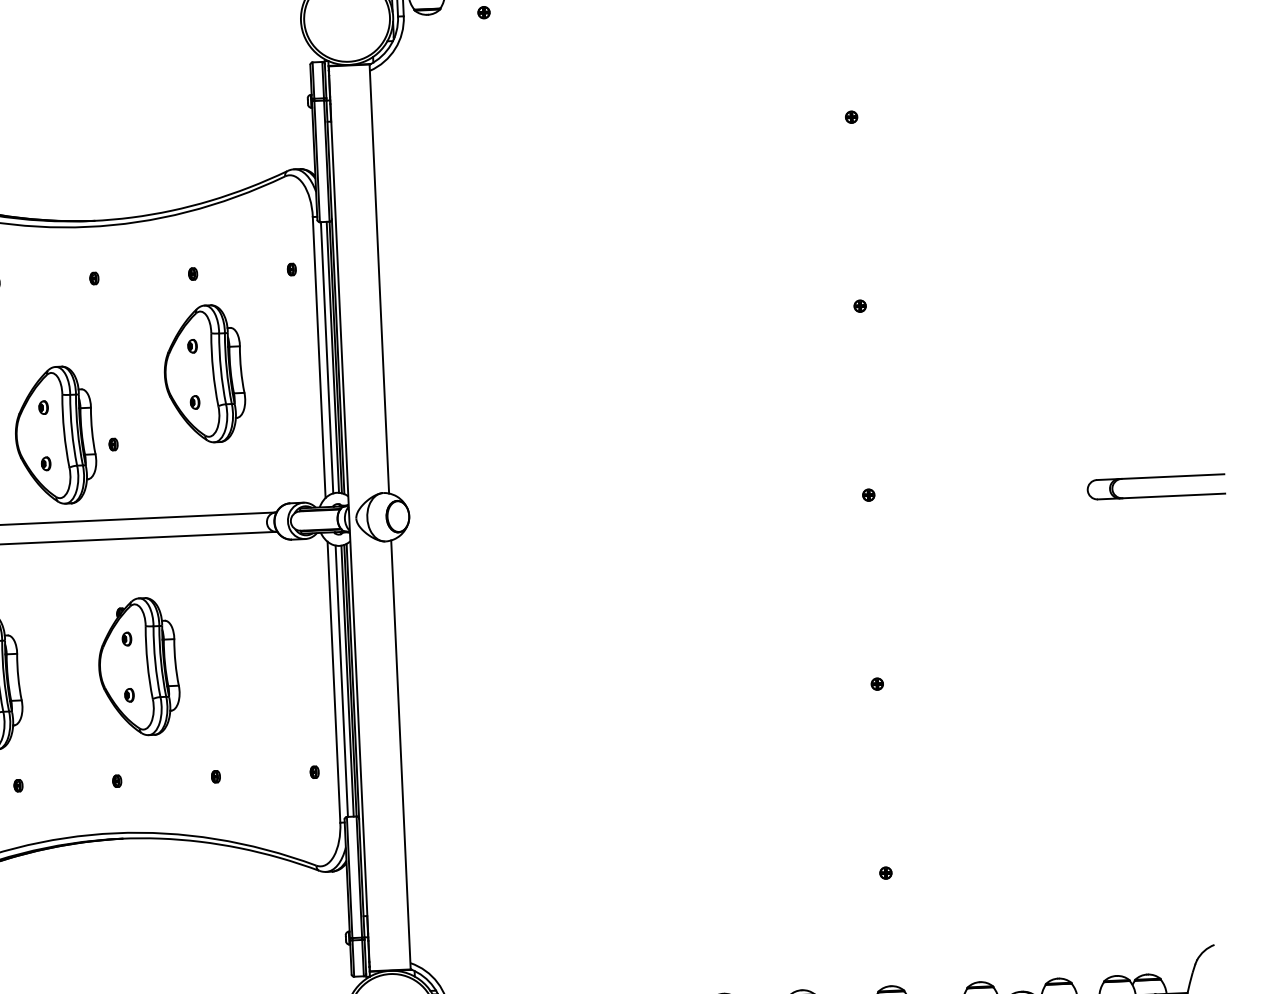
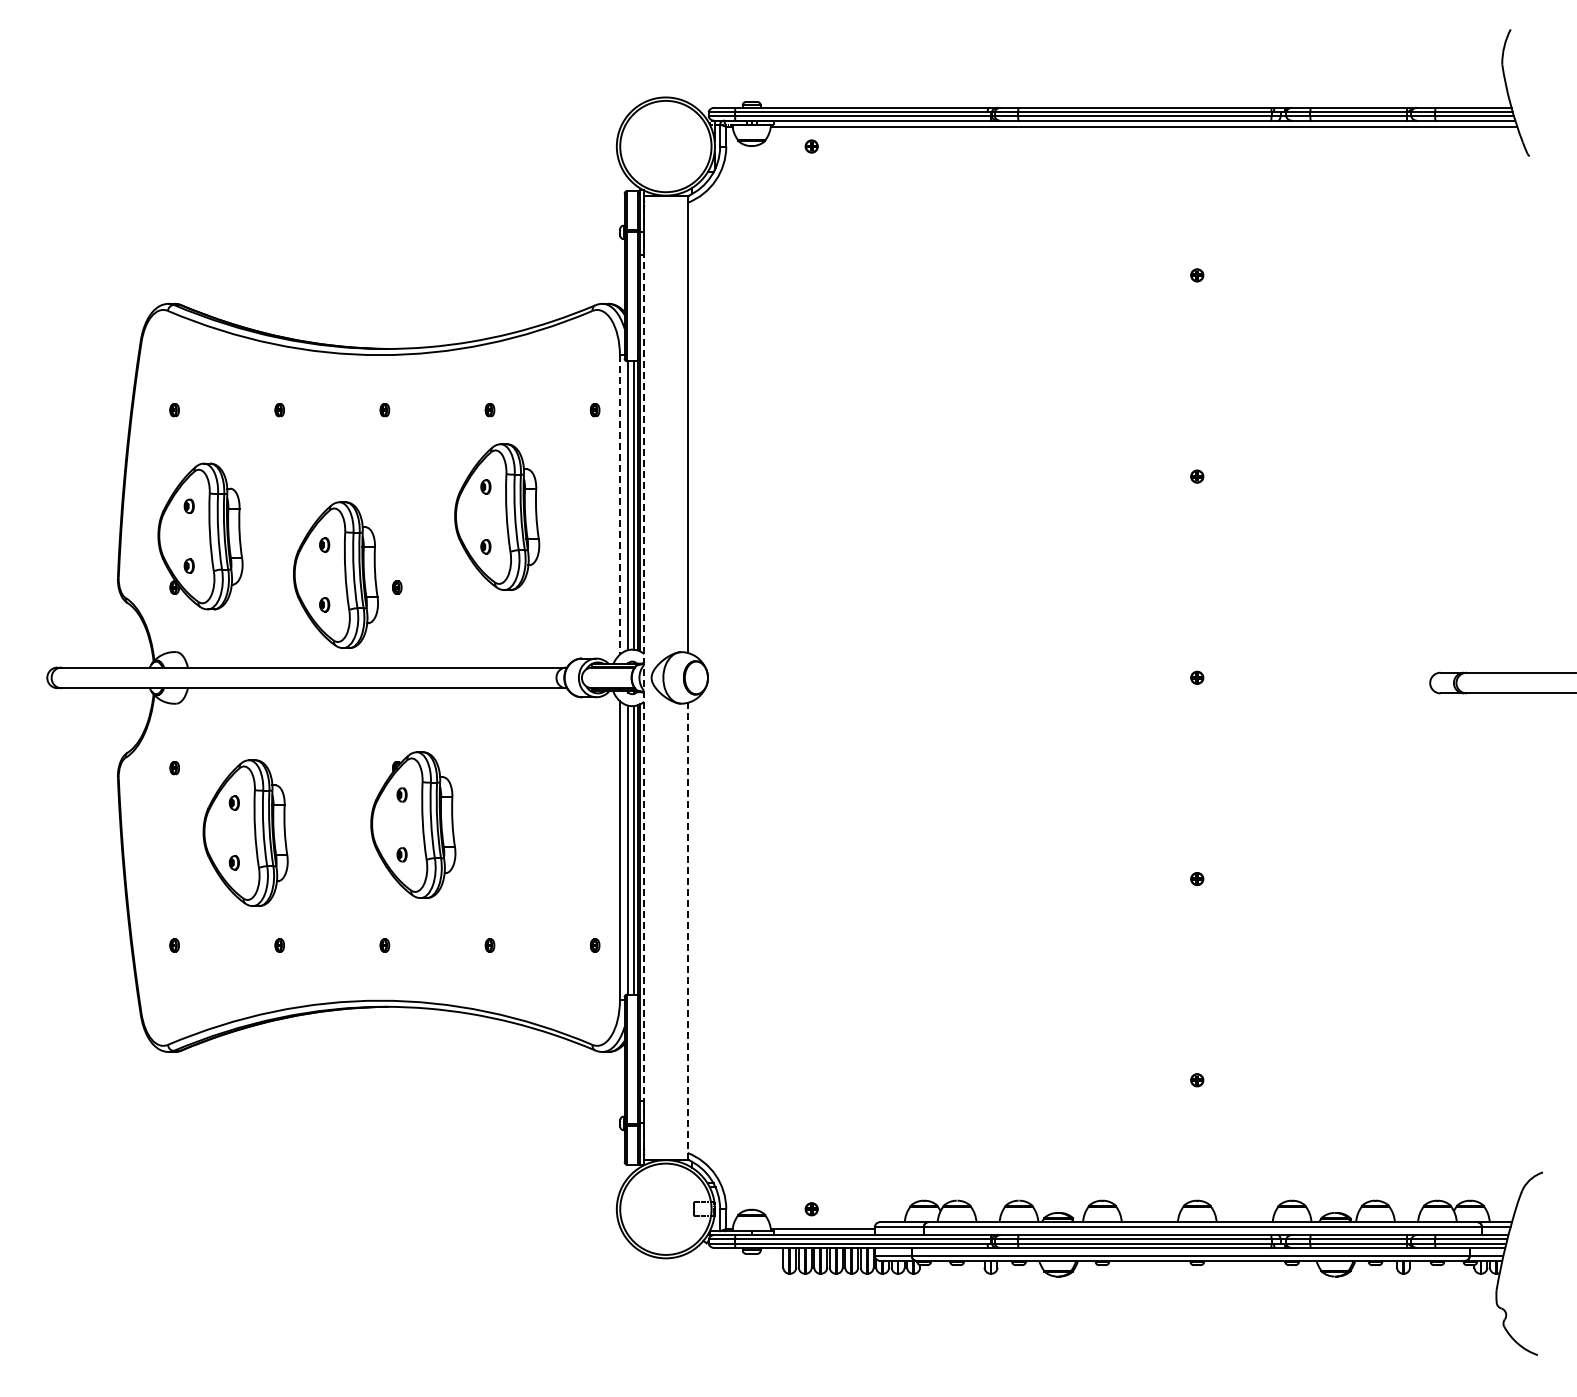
line: (318, 357) -> (619, 505), solid -> dashed
line: (349, 518) -> (644, 677), solid -> dashed
line: (400, 754) -> (687, 930), solid -> dashed

